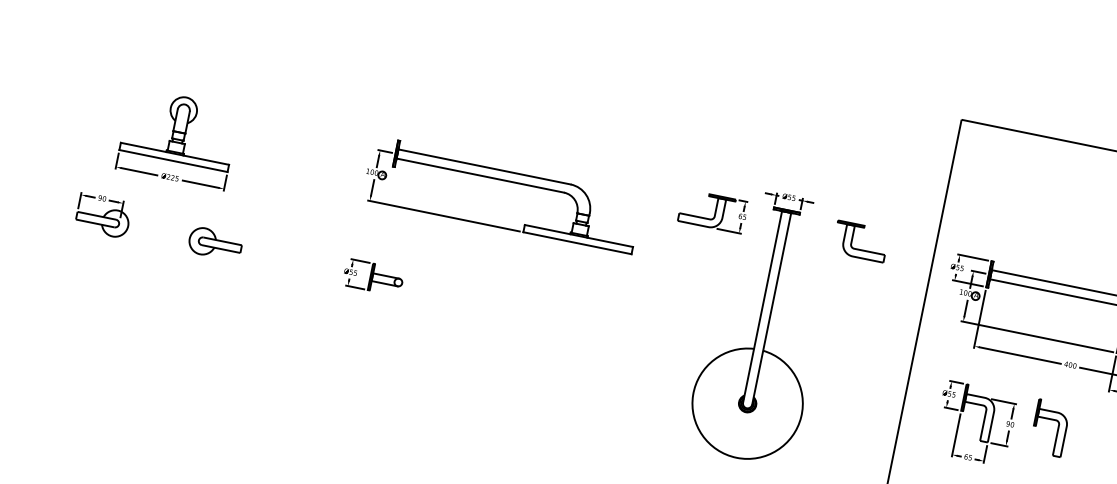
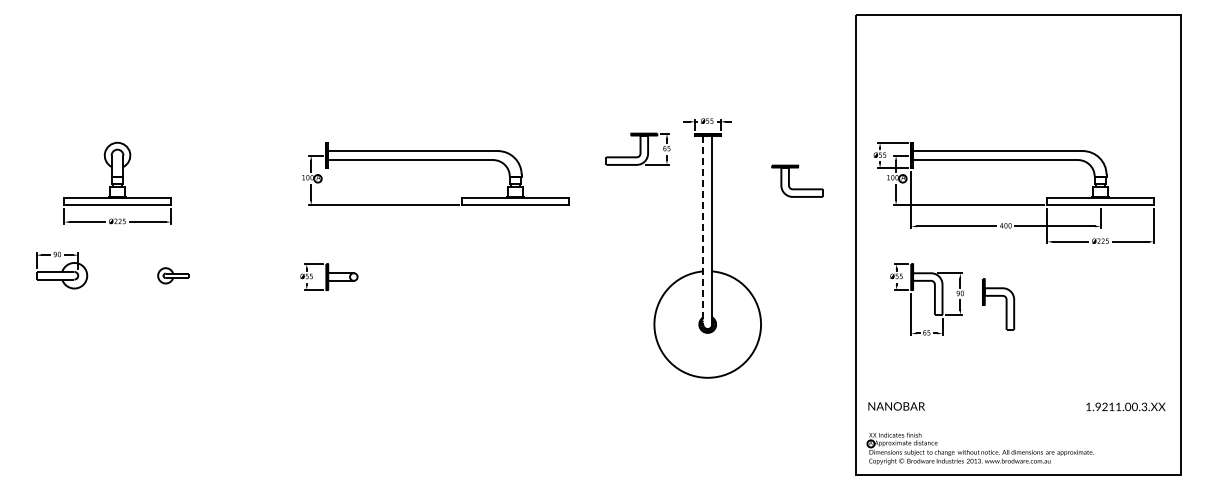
part: (852, 239) -> (789, 180), moved
part: (215, 243) -> (173, 275), size x0.6
line: (762, 307) -> (703, 230), solid -> dashed
part: (1056, 429) -> (1005, 304), moved

